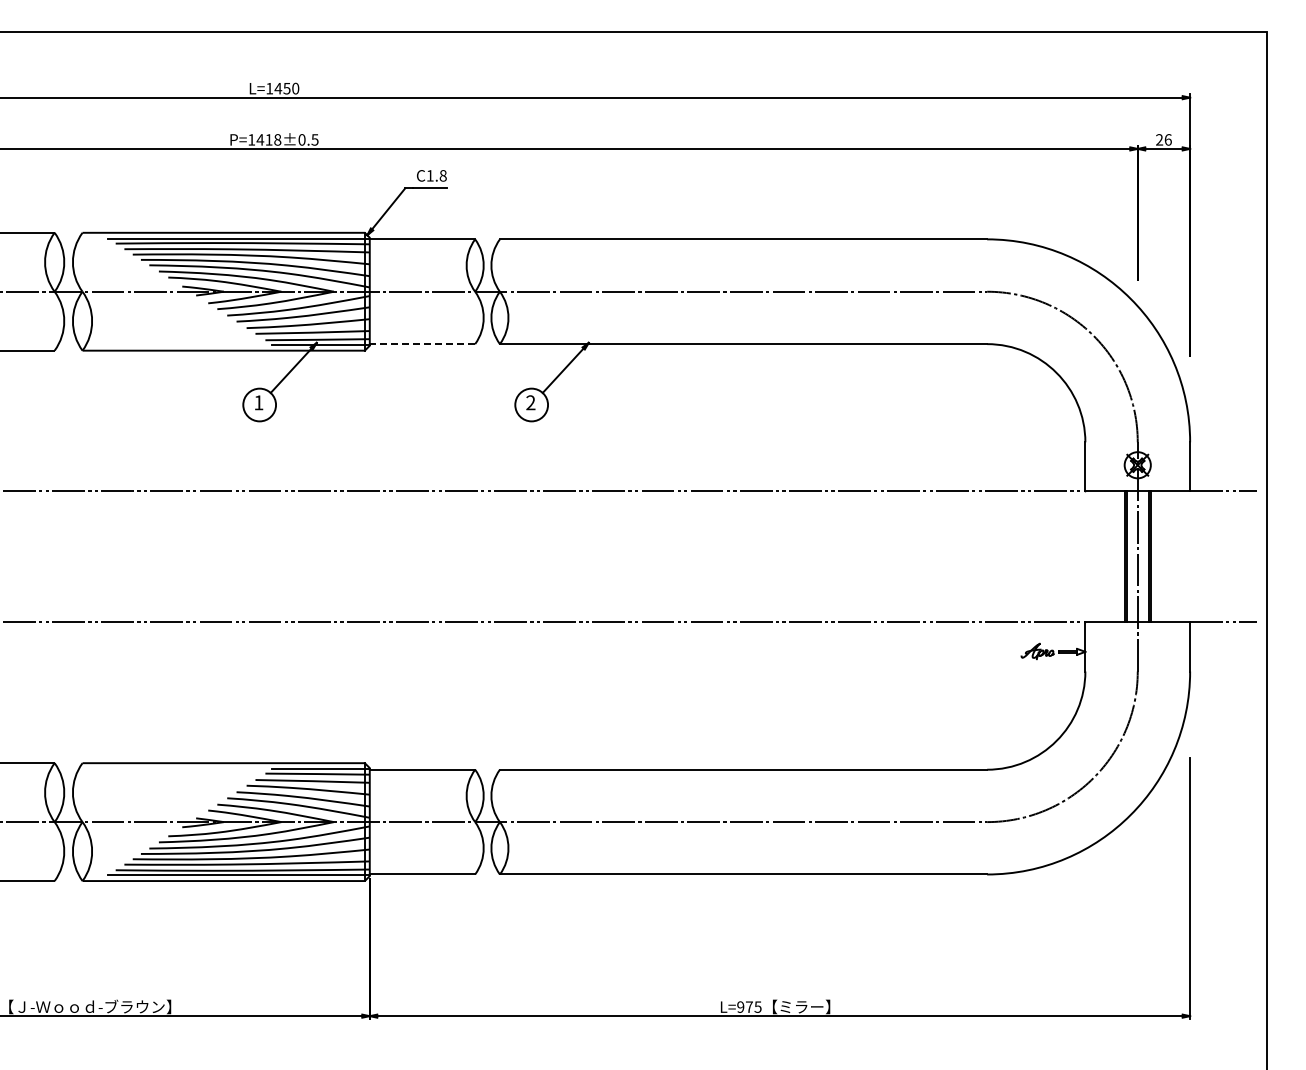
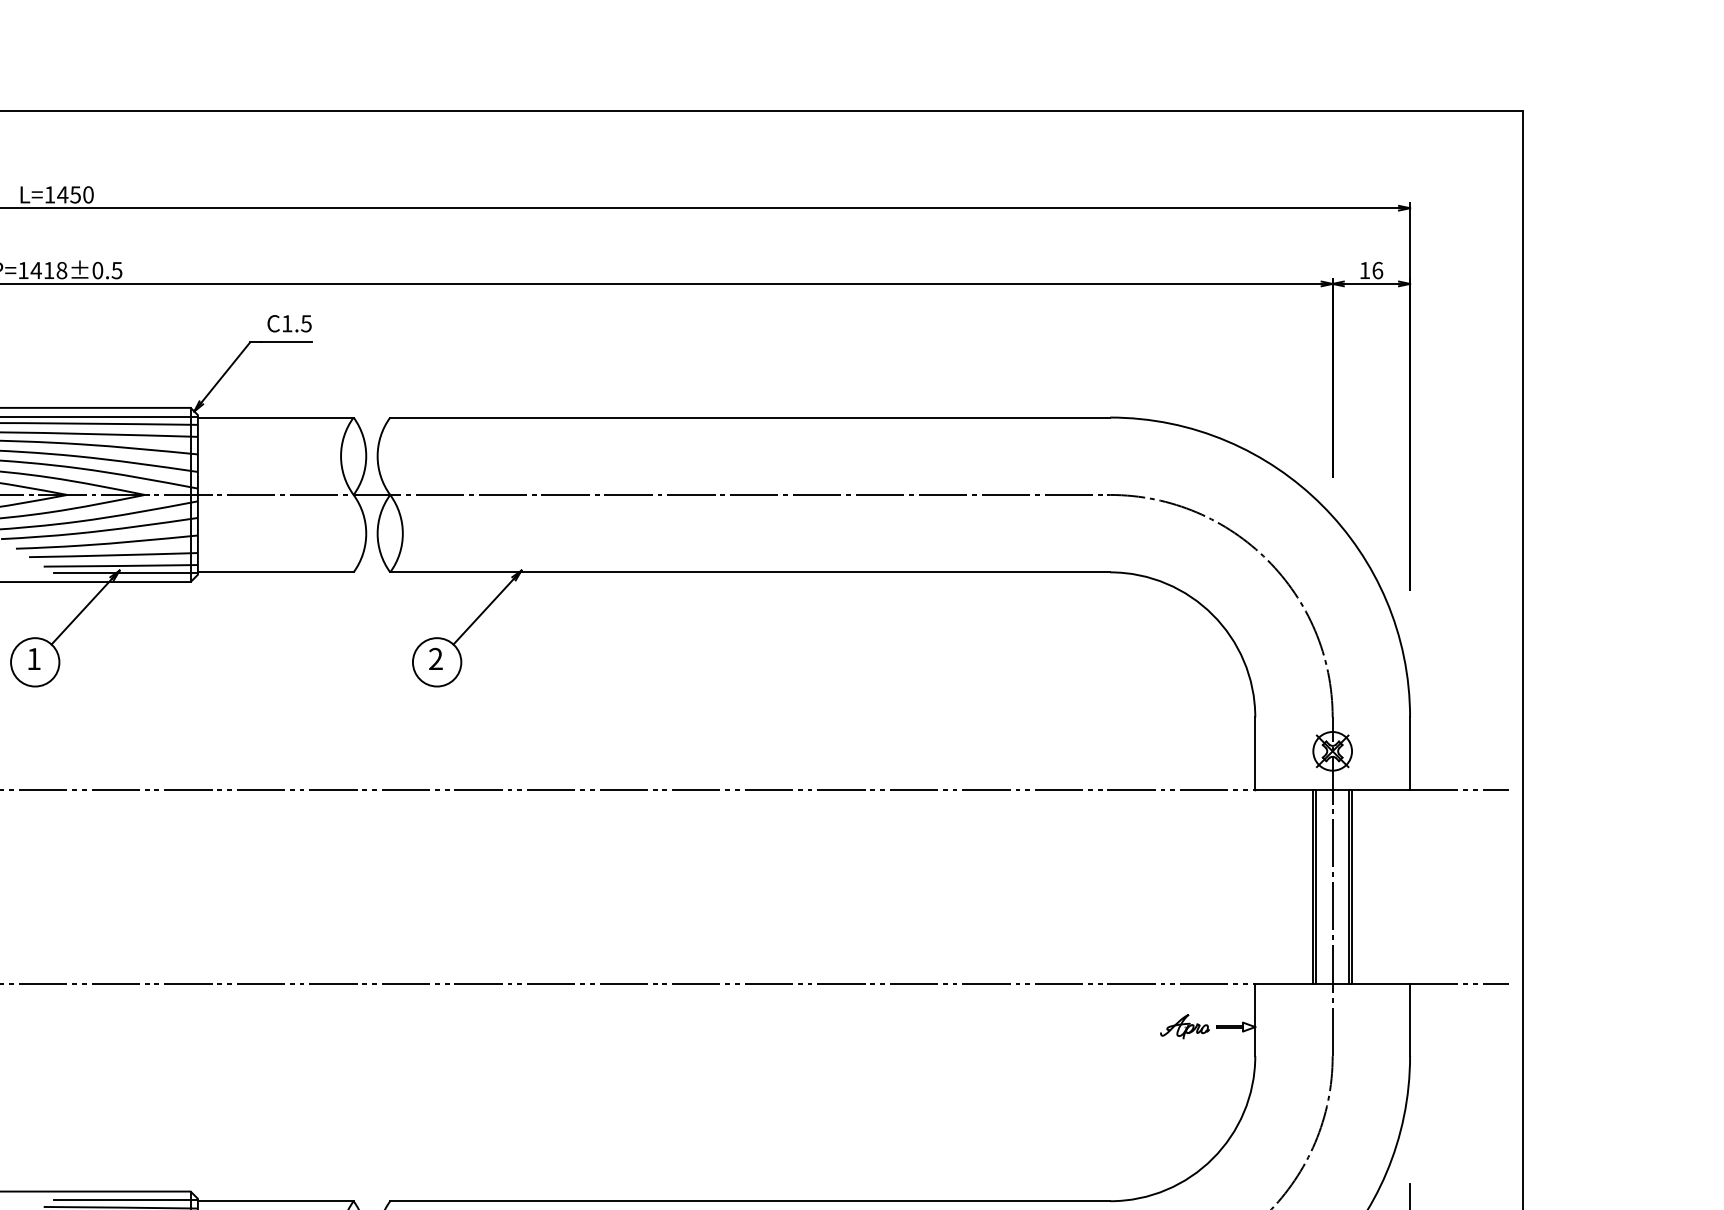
text: (1159, 139) -> (1364, 269), 26 -> 16
text: (442, 175) -> (305, 323), C1.8 -> C1.5
line: (422, 344) -> (275, 572), dashed -> solid

